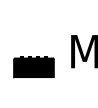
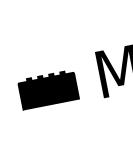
part: (33, 67) -> (47, 90), moved

